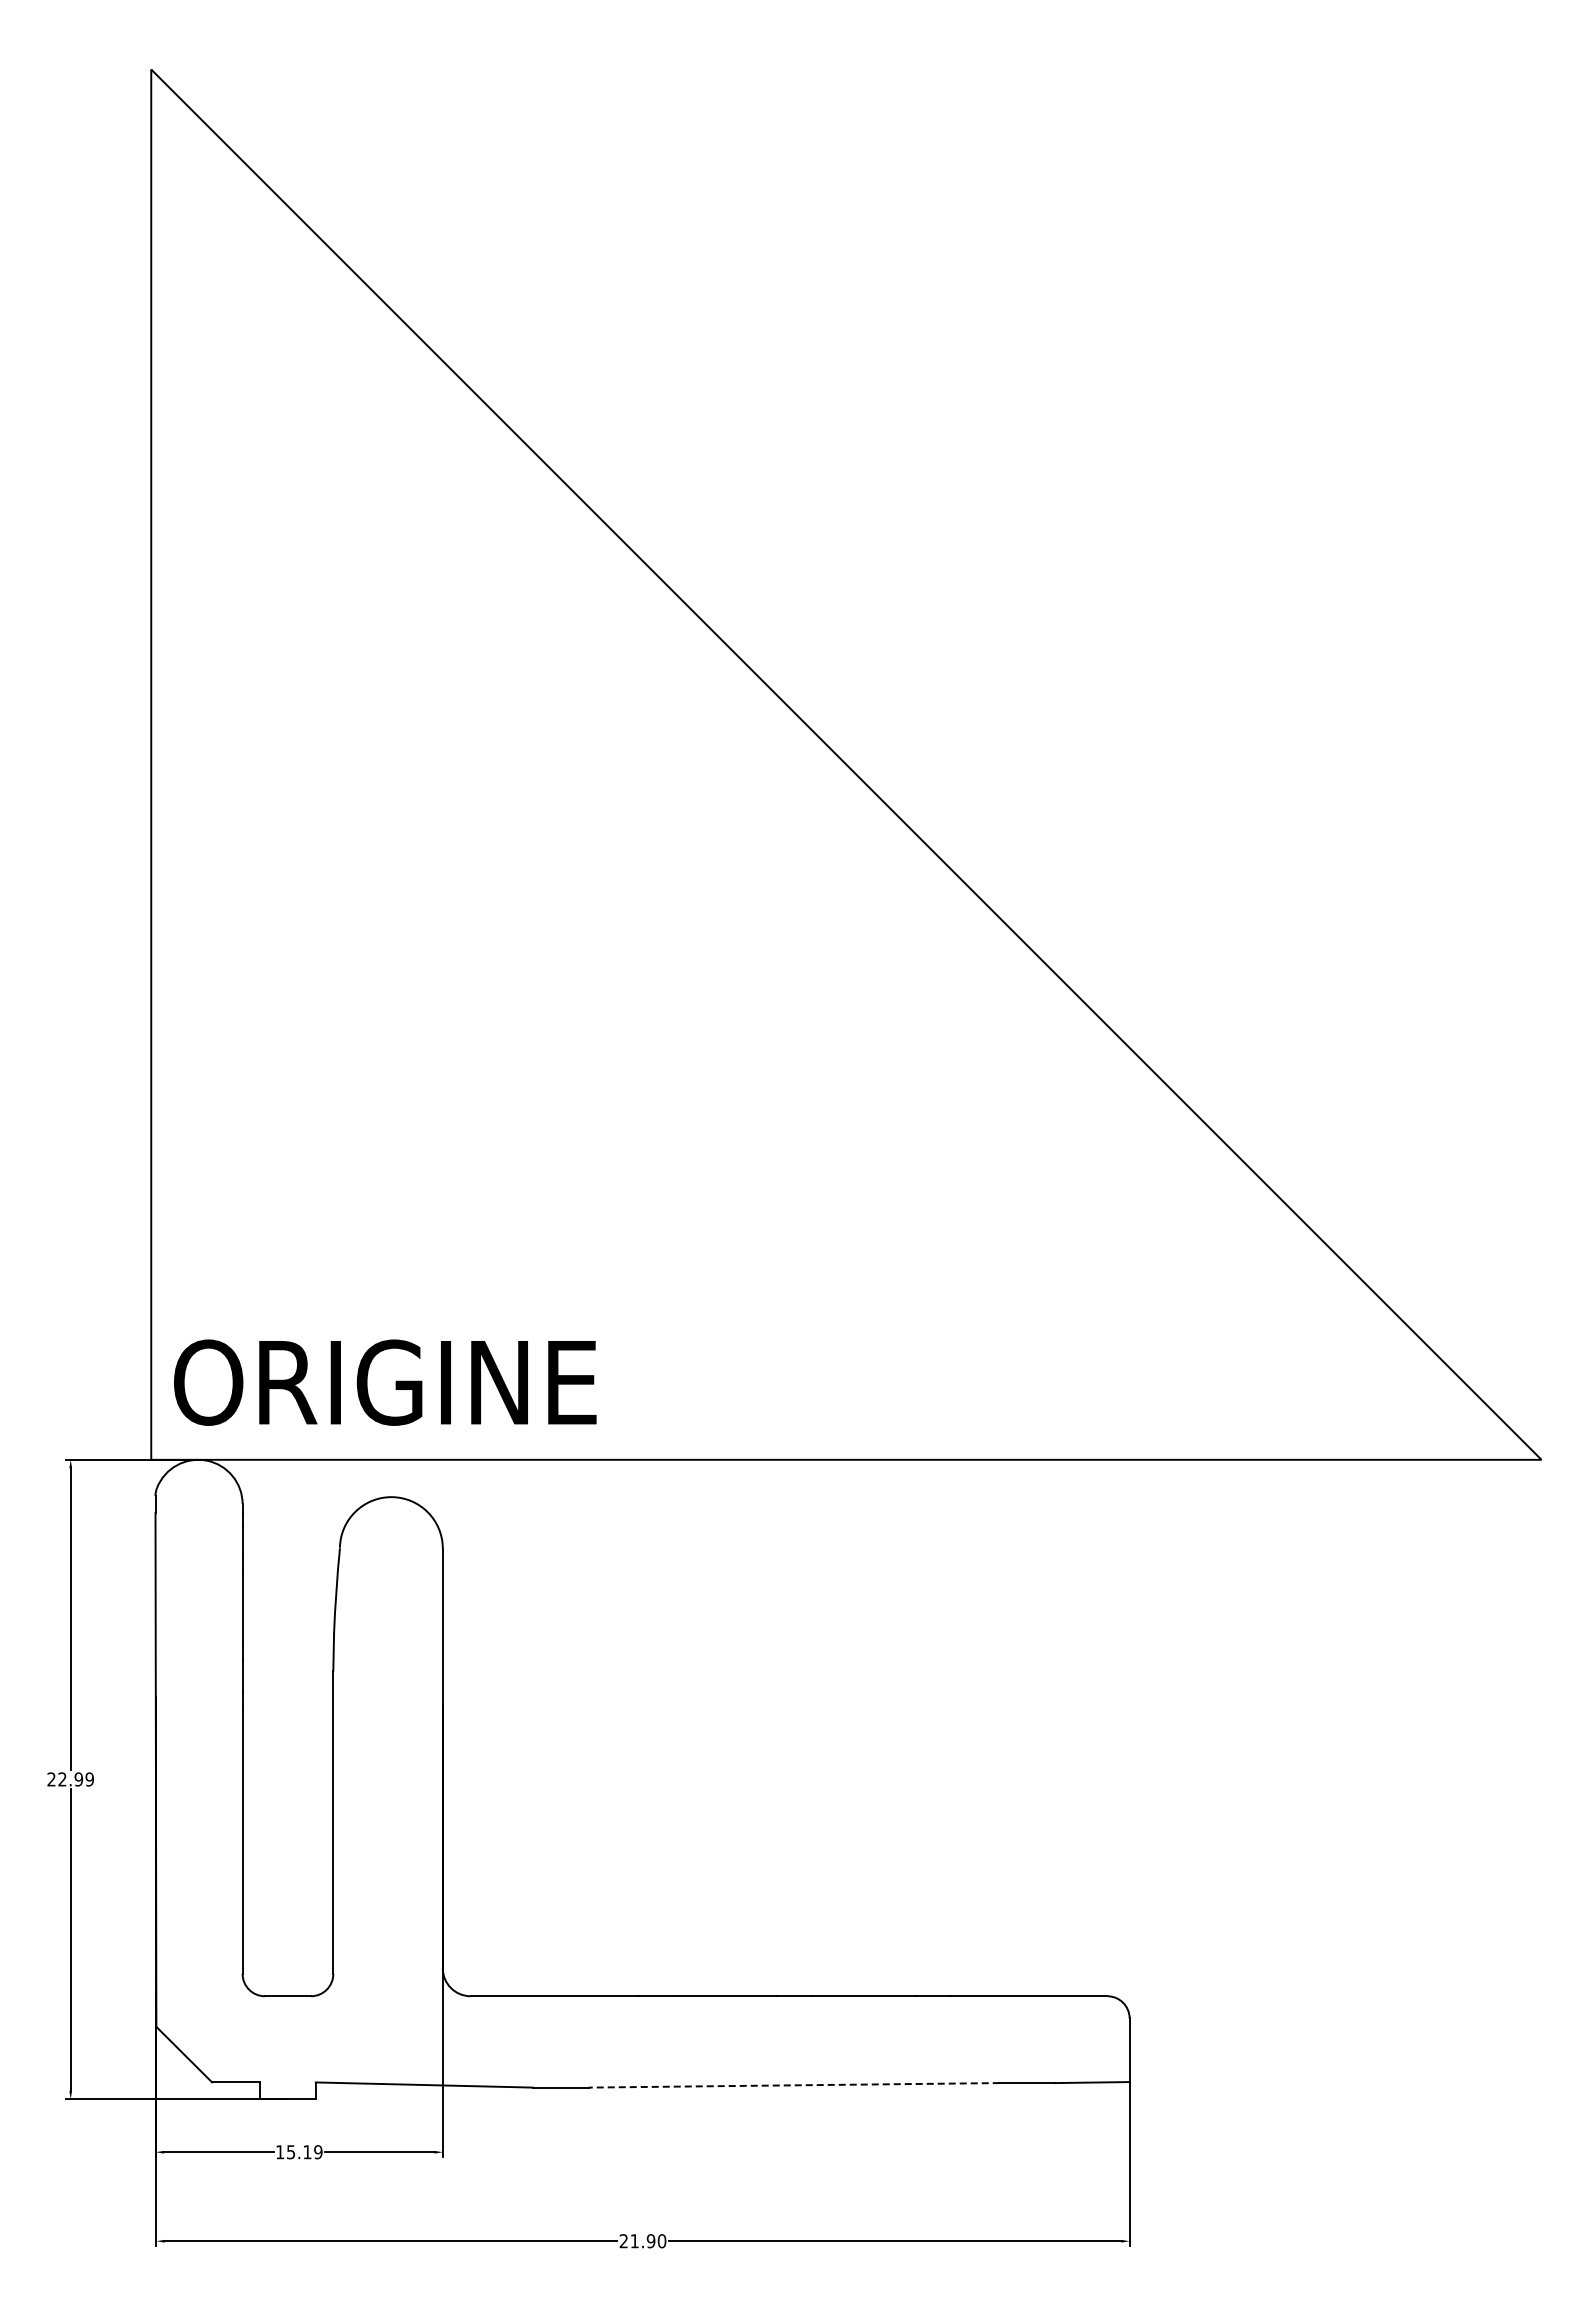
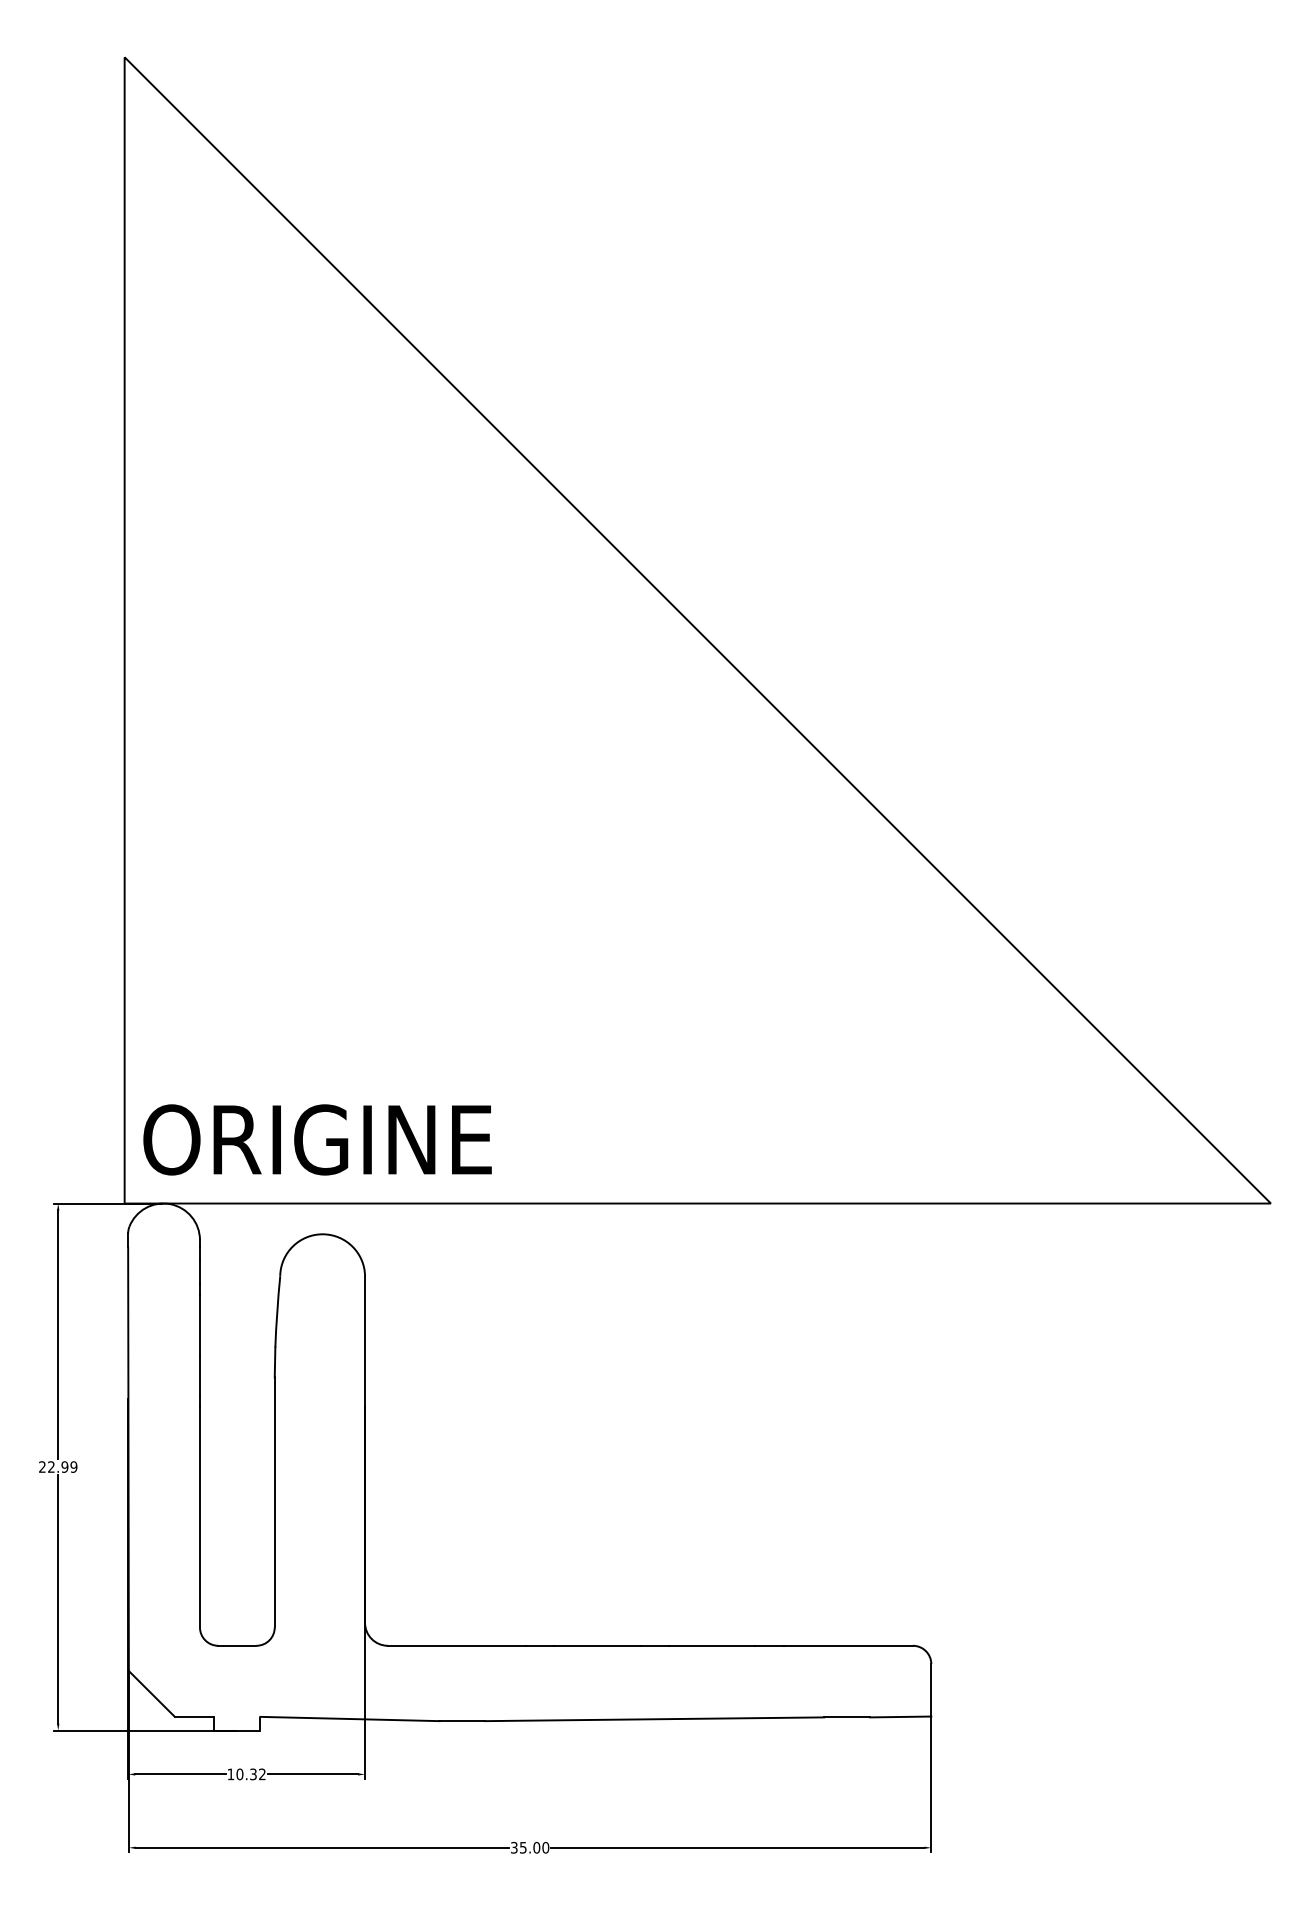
line: (794, 2085) -> (655, 1719), dashed -> solid
text: (304, 2152) -> (250, 1774), 15.19 -> 10.32
text: (637, 2241) -> (525, 1848), 21.90 -> 35.00

